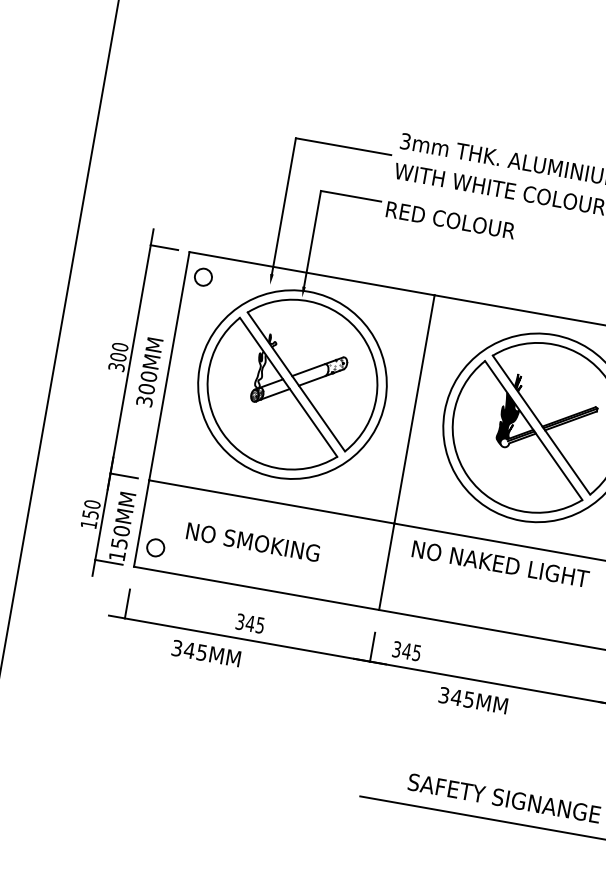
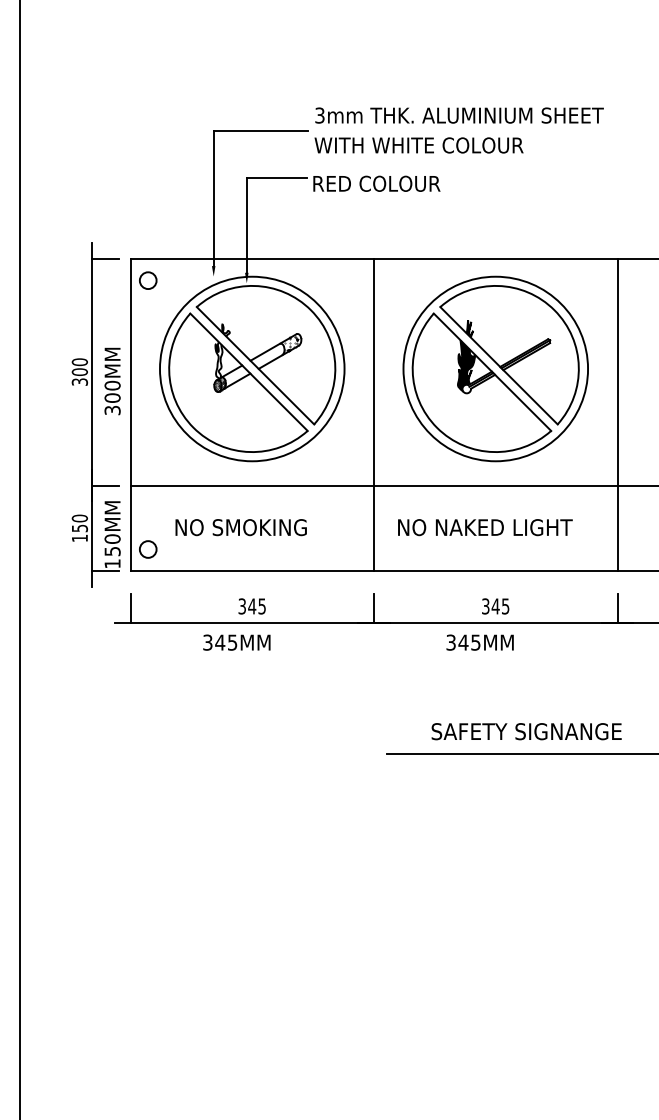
text: (500, 564) -> (485, 527), moved
text: (406, 651) -> (495, 606), moved
text: (205, 653) -> (236, 642), moved

